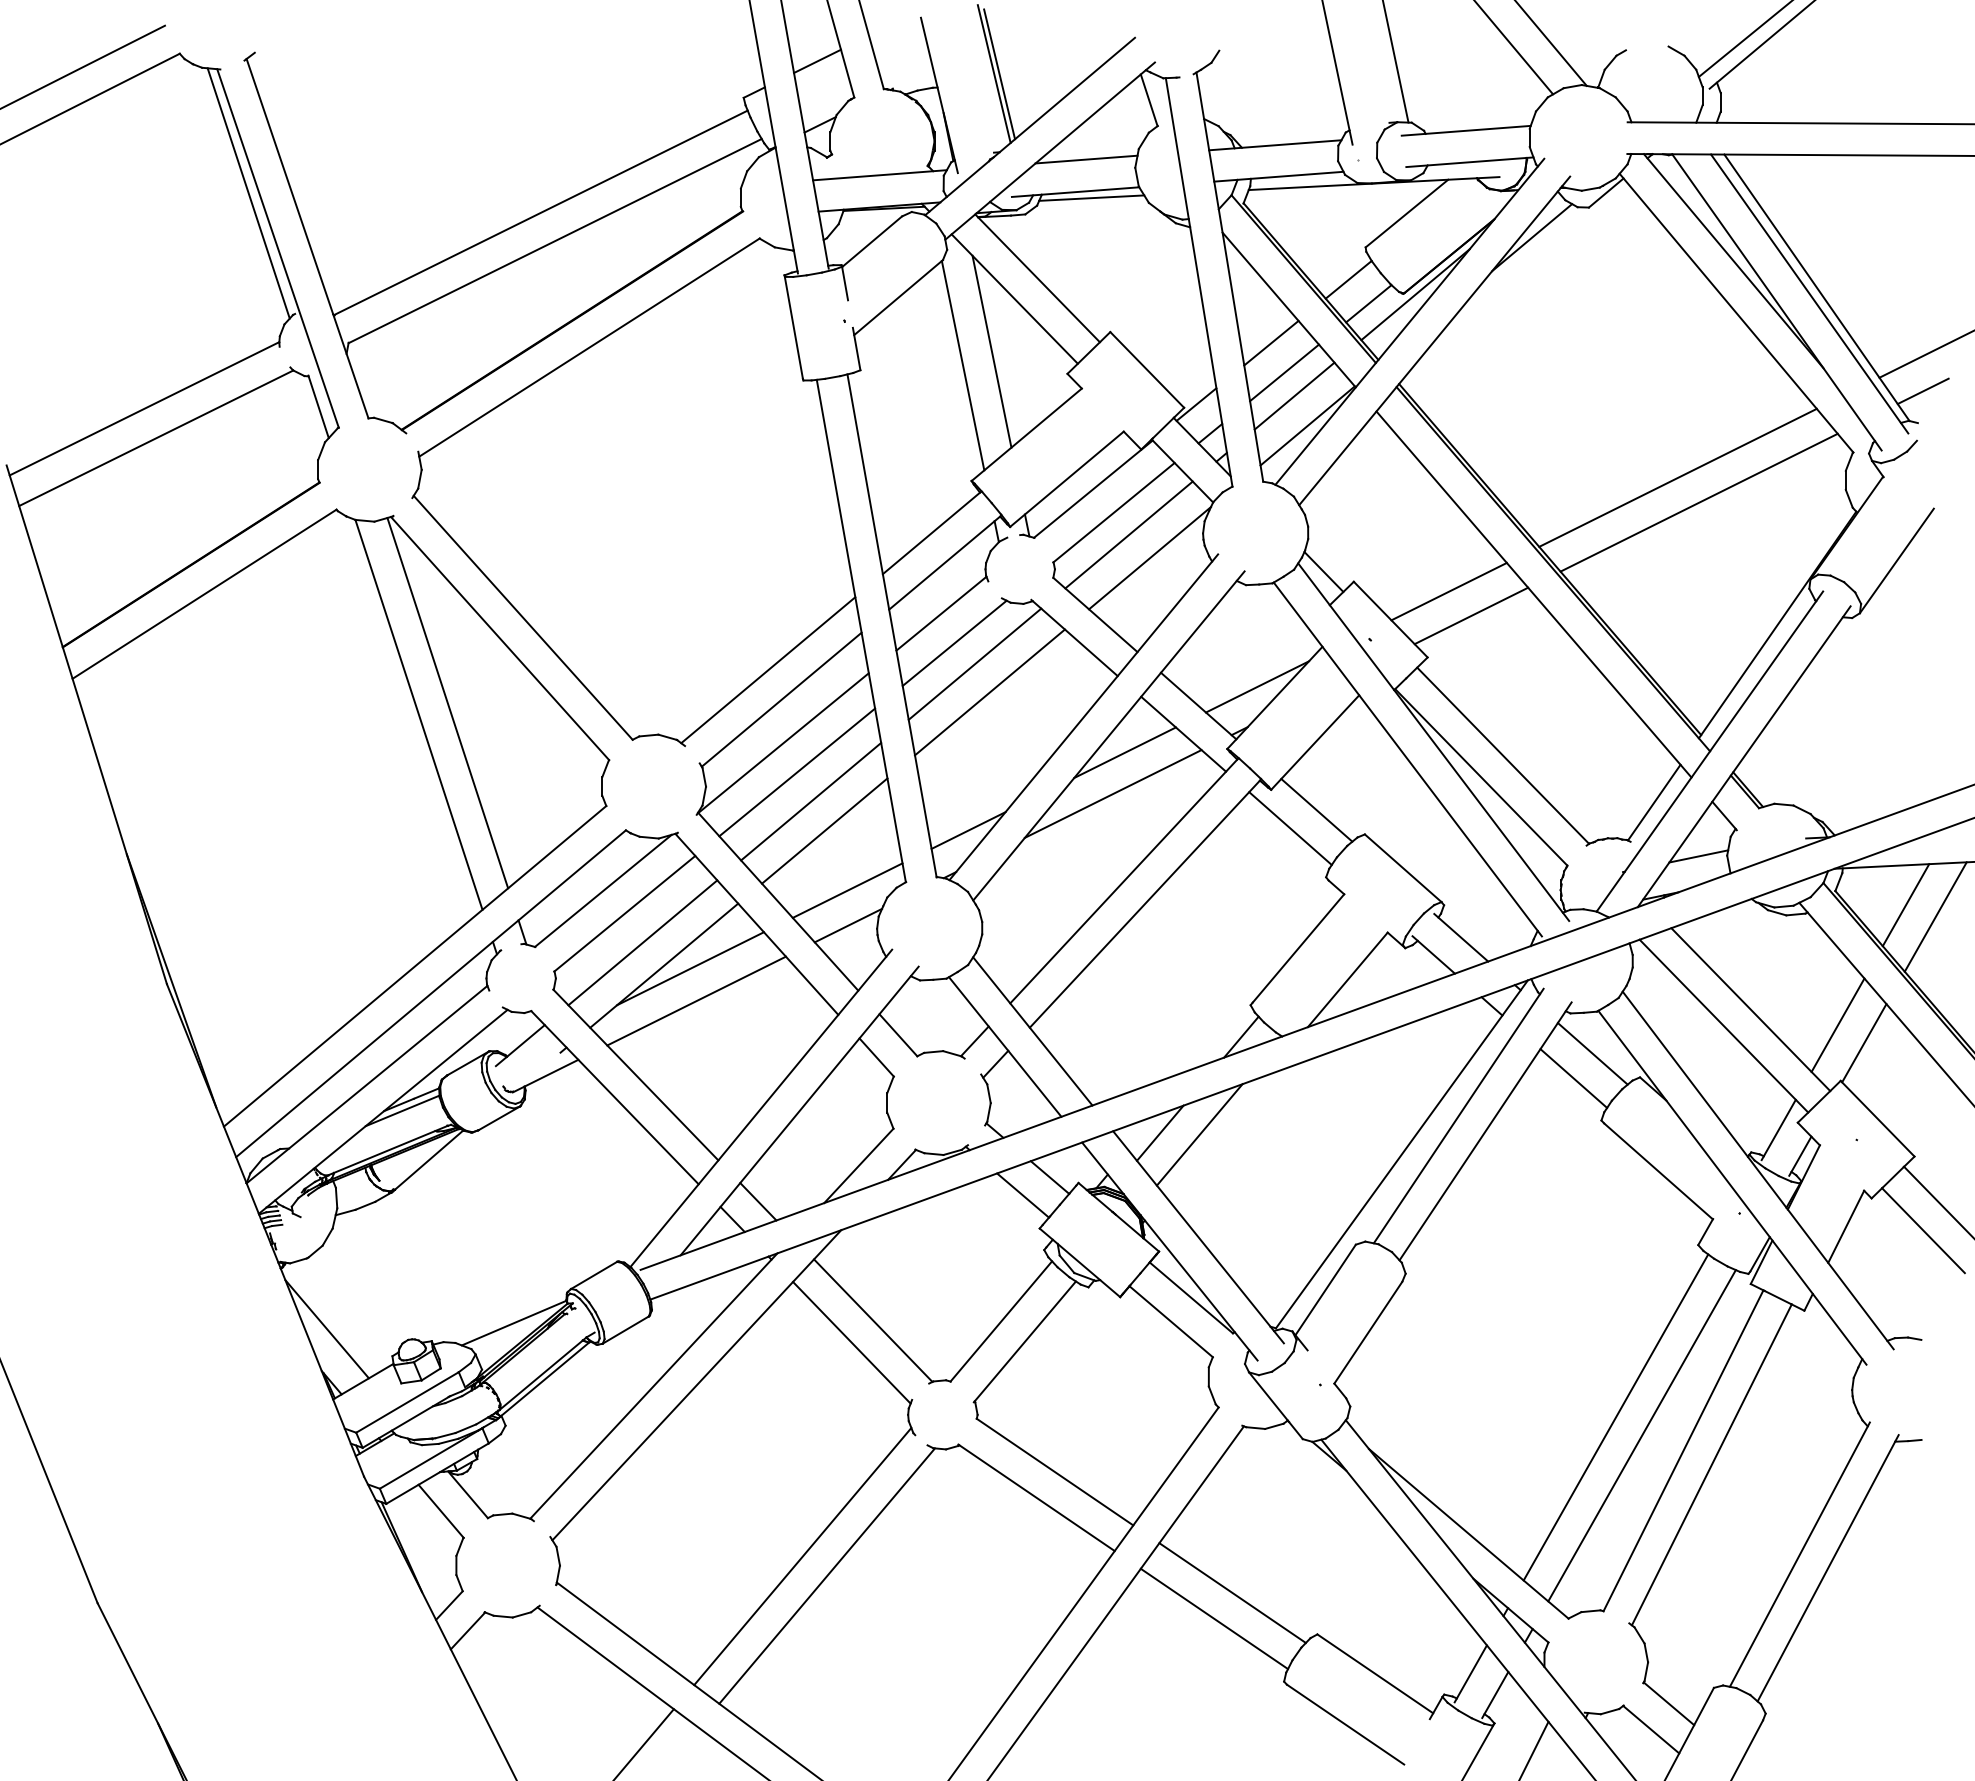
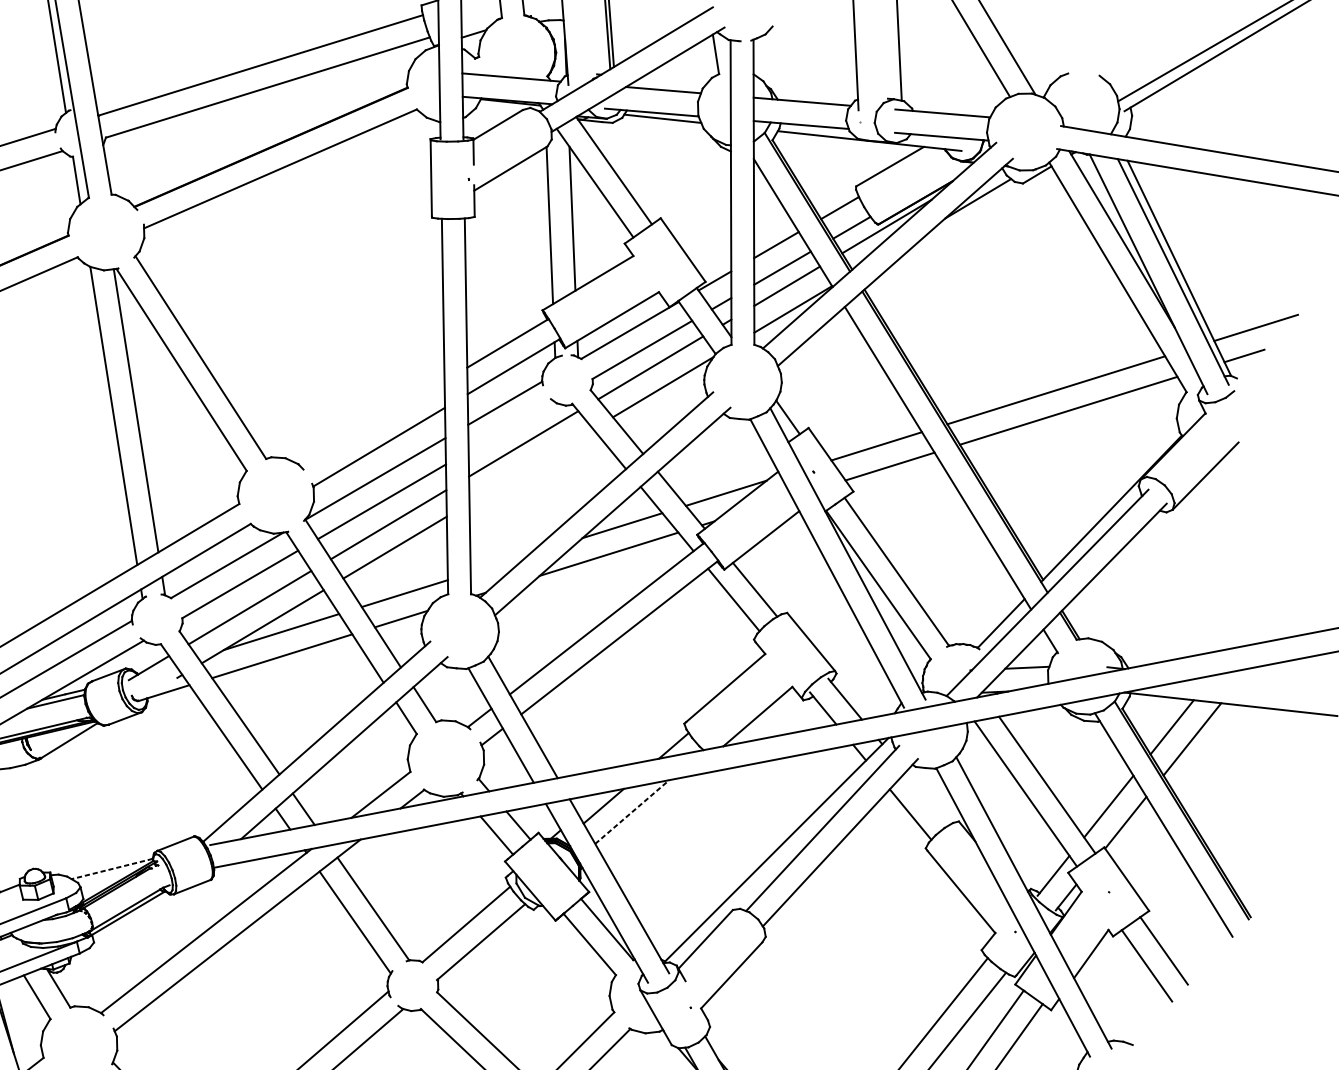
line: (954, 642) -> (511, 425), removed
line: (768, 670) -> (372, 424), removed
line: (989, 692) -> (530, 466), removed
line: (968, 830) -> (499, 563), removed
line: (1592, 1053) -> (927, 798), removed
line: (1200, 1134) -> (632, 811), solid -> dashed
line: (514, 1323) -> (112, 869), solid -> dashed

